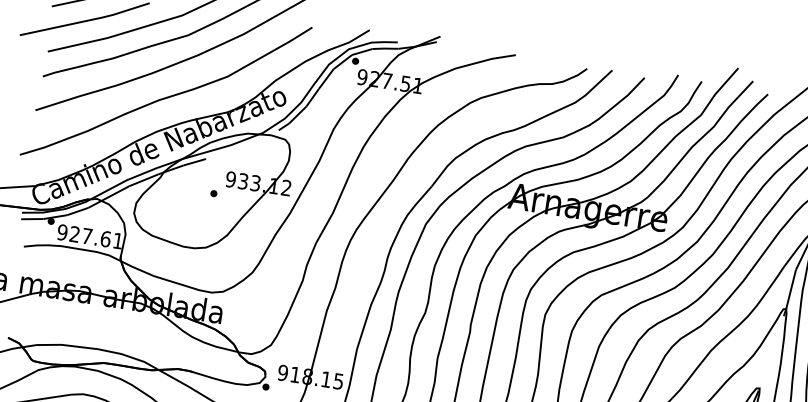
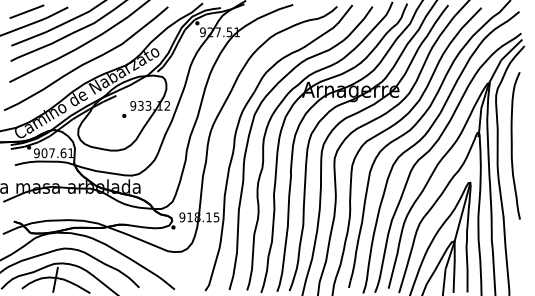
text: (74, 234) -> (44, 153), 927.61 -> 907.61

